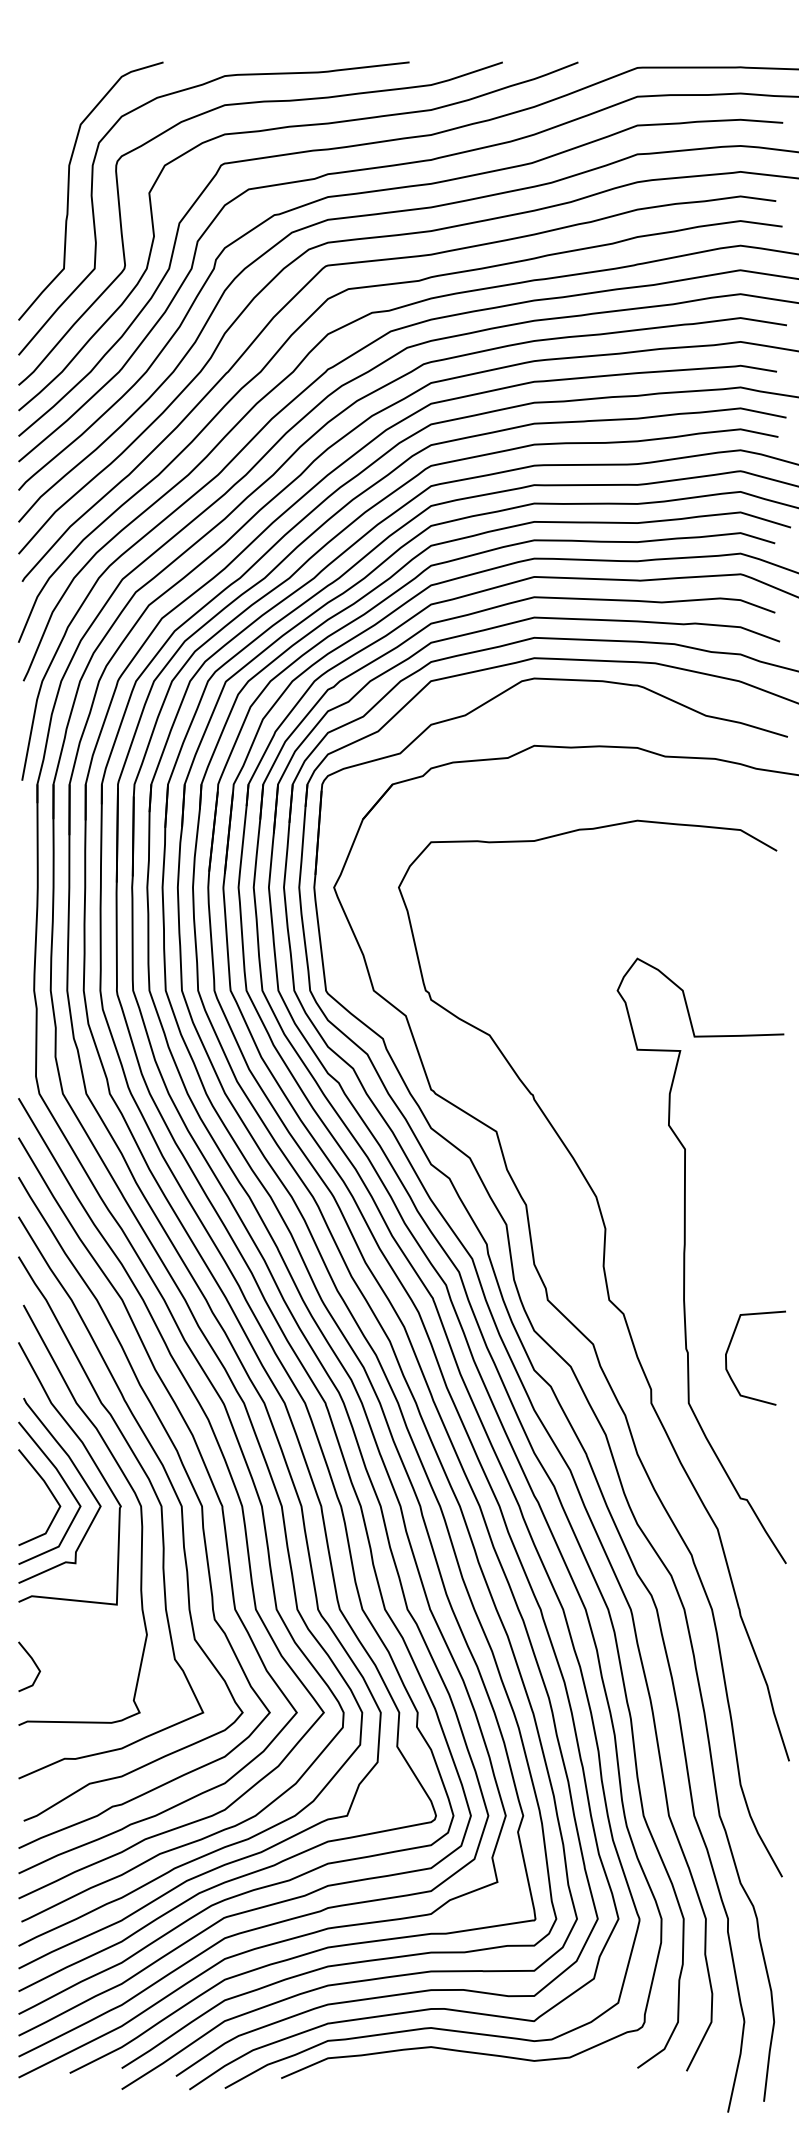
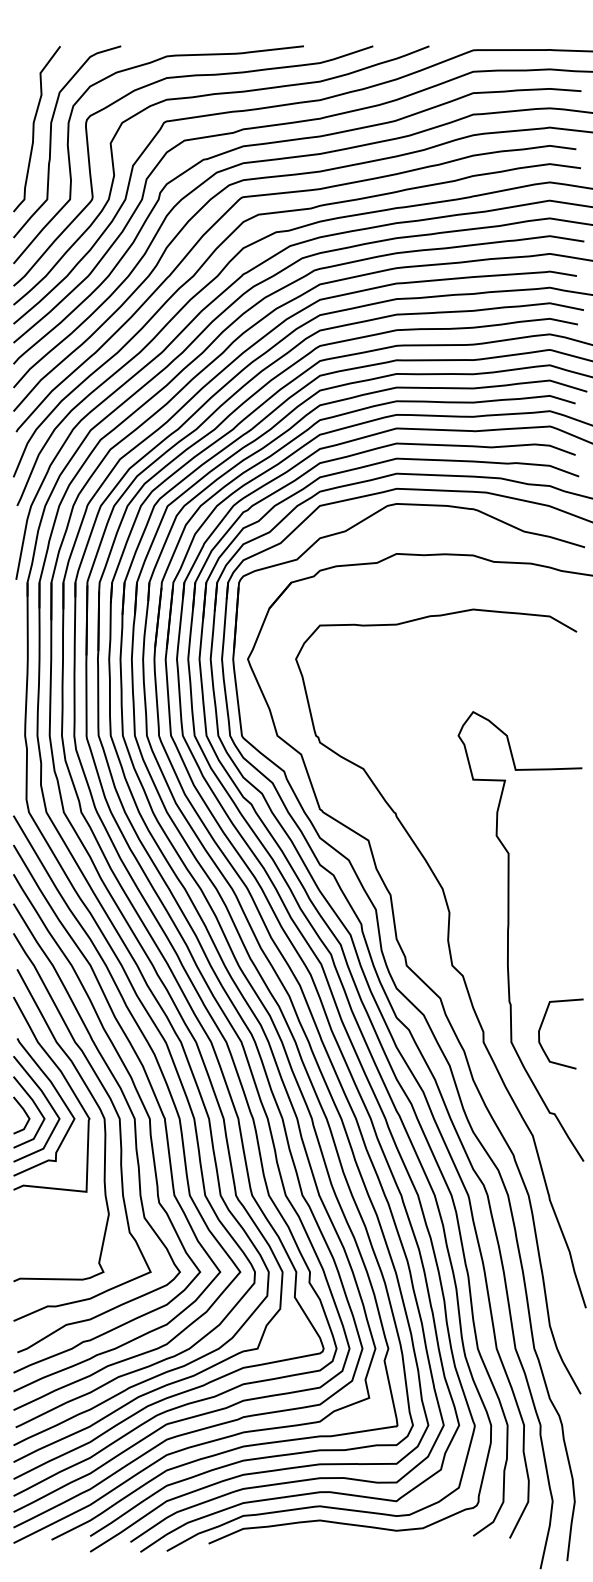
curve: (46, 173) -> (34, 128), added
curve: (729, 1348) -> (541, 1026), moved
line: (34, 1664) -> (25, 1113), moved

